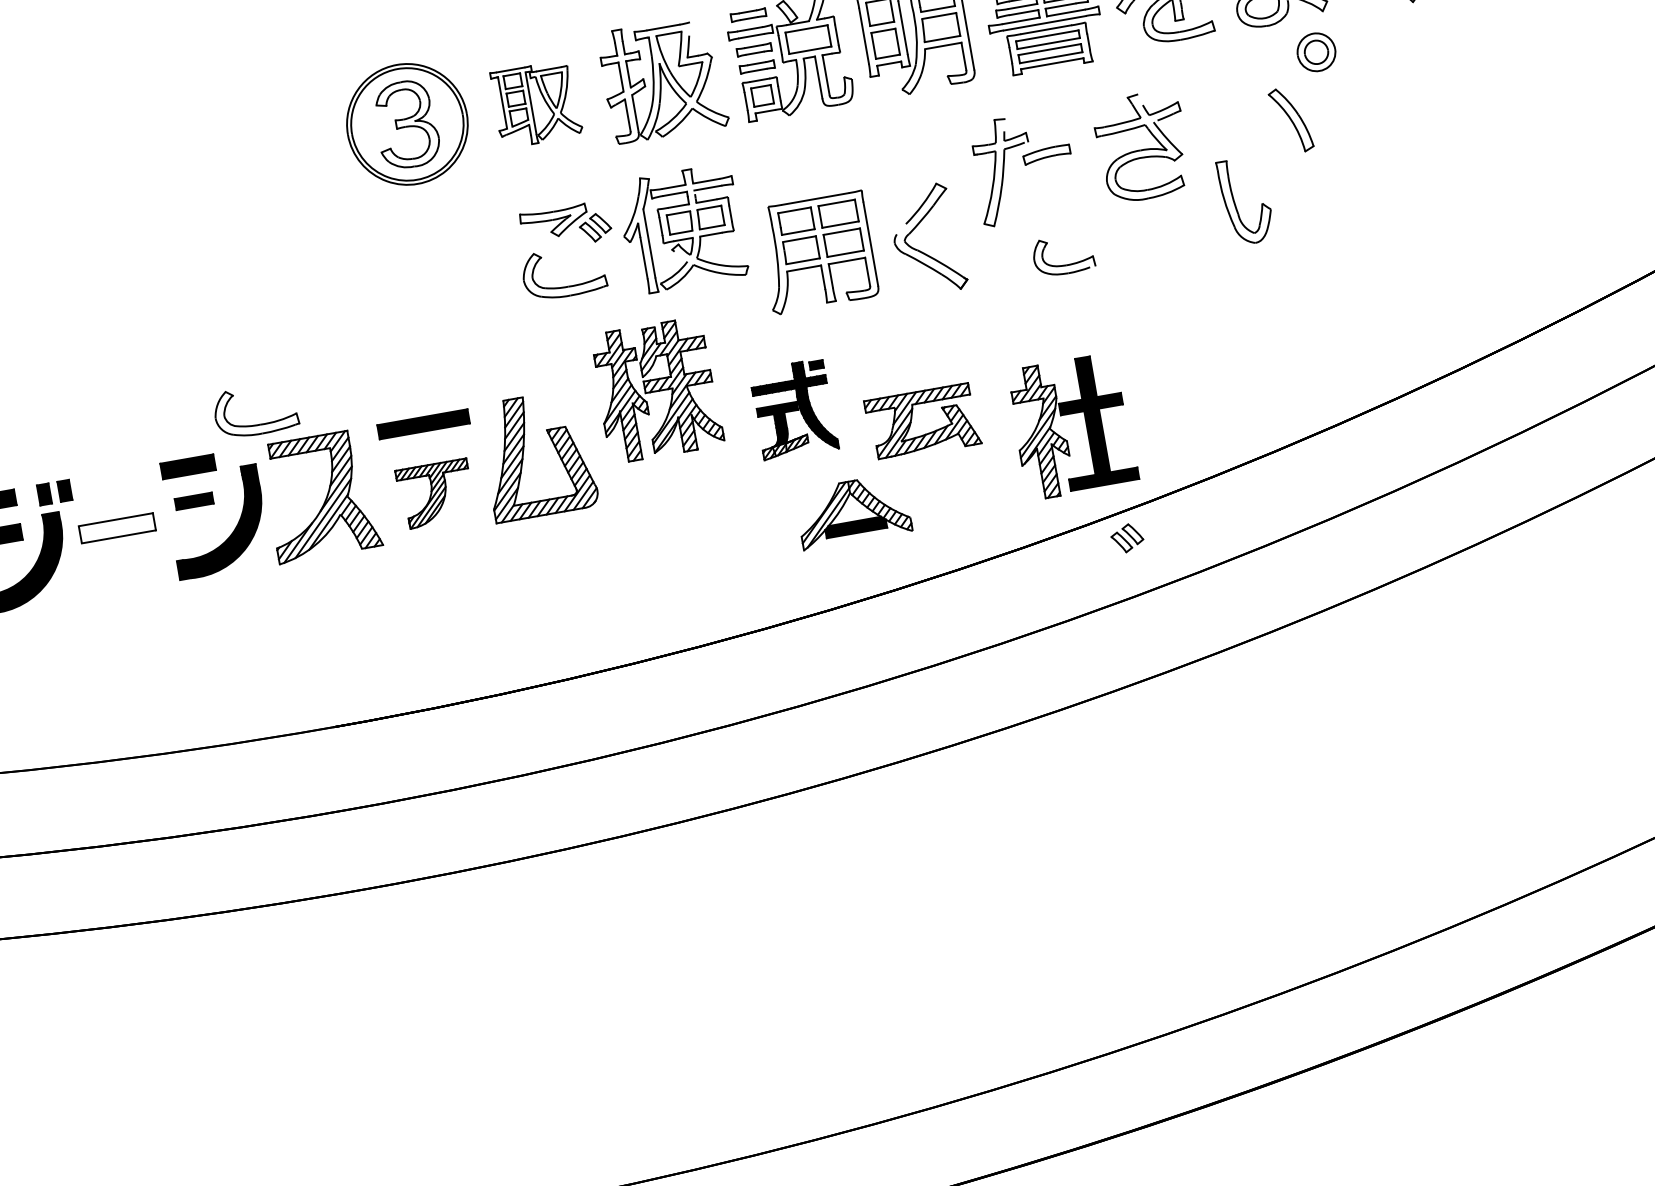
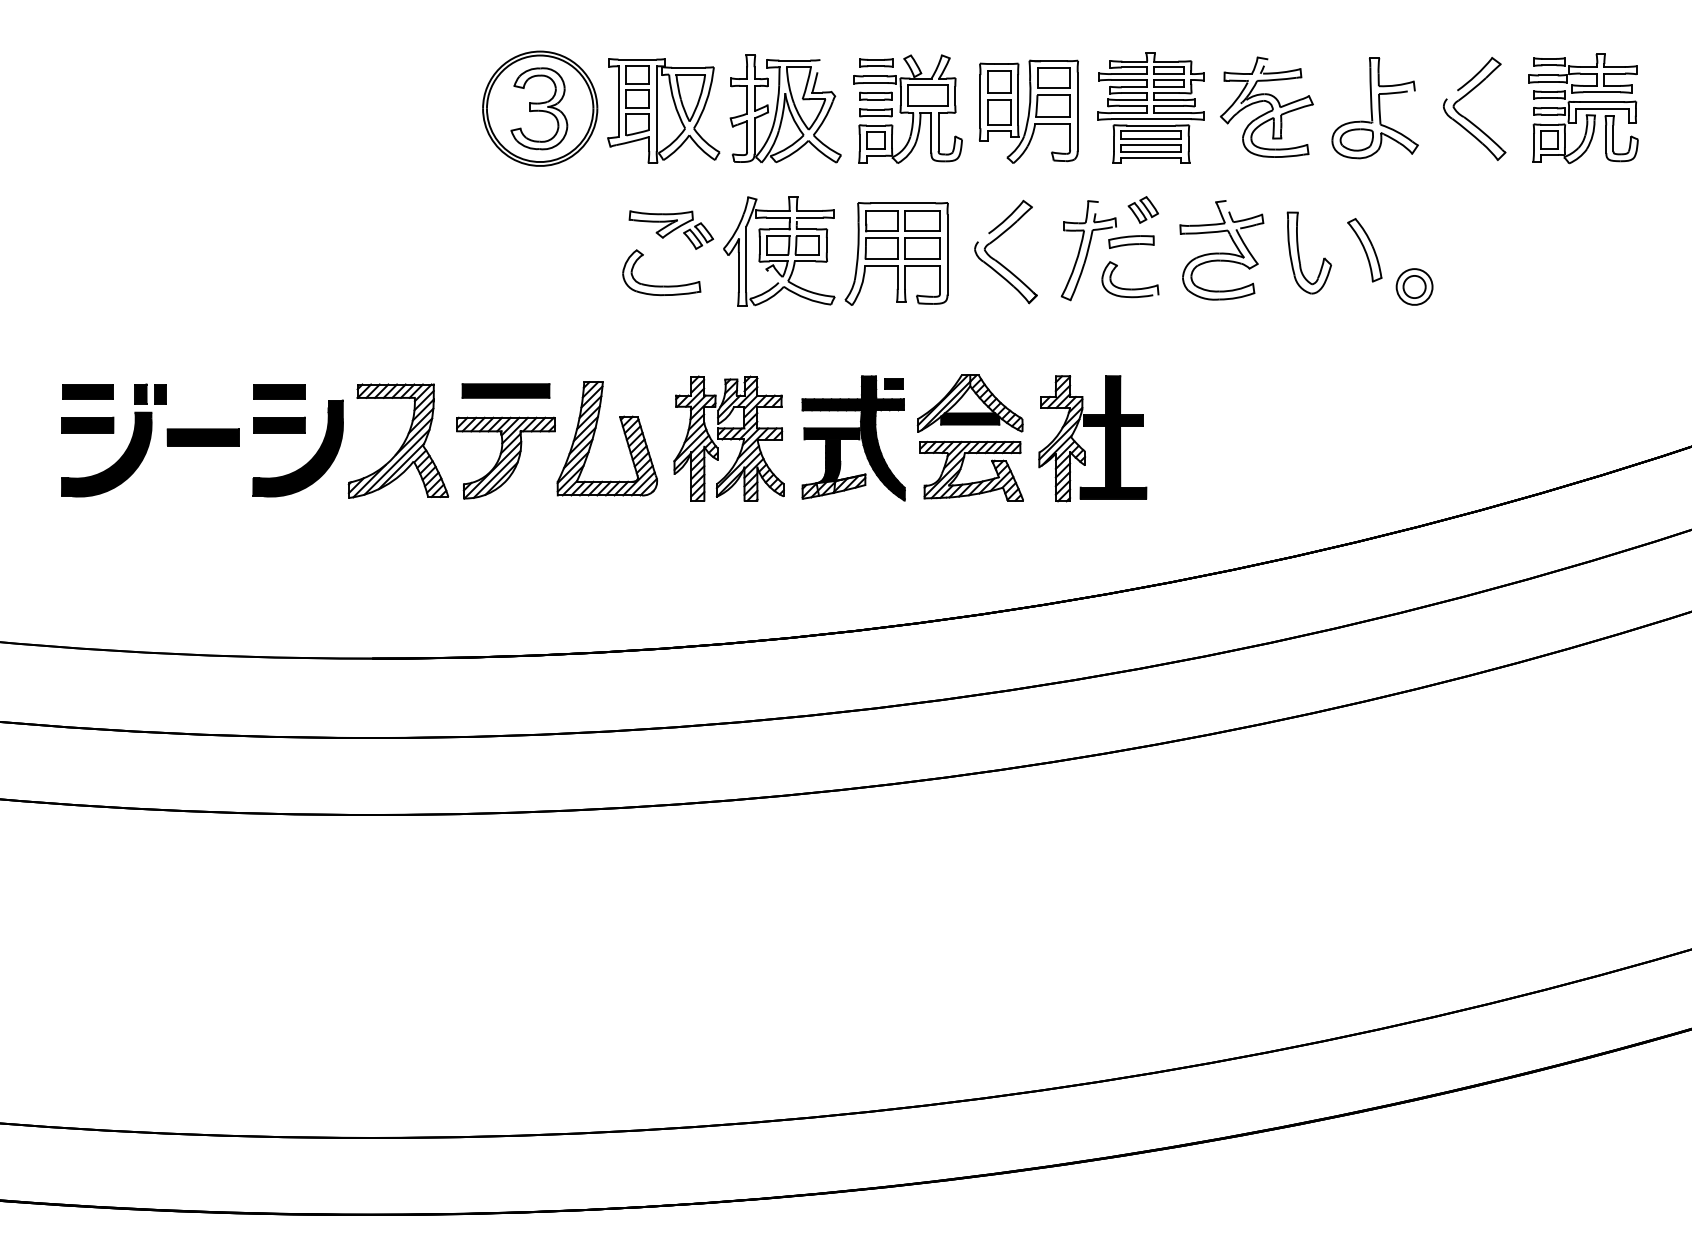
part: (1316, 51) -> (1414, 286), moved
part: (535, 103) -> (663, 110), size x1.43
part: (1235, 202) -> (1299, 252), moved
part: (918, 249) -> (996, 259), moved
part: (817, 252) -> (896, 253), moved
part: (1065, 264) -> (1130, 288), moved
part: (656, 390) -> (728, 438), moved
part: (793, 409) -> (853, 438), size x1.43
part: (1070, 413) -> (1092, 426), moved
part: (257, 424) -> (351, 363), removed
part: (435, 493) -> (505, 457), size x1.43
part: (194, 500) -> (279, 424), size x1.43
part: (852, 511) -> (969, 403), moved
fill: (117, 528) -> (203, 437), added
part: (1126, 537) -> (1142, 209), moved

